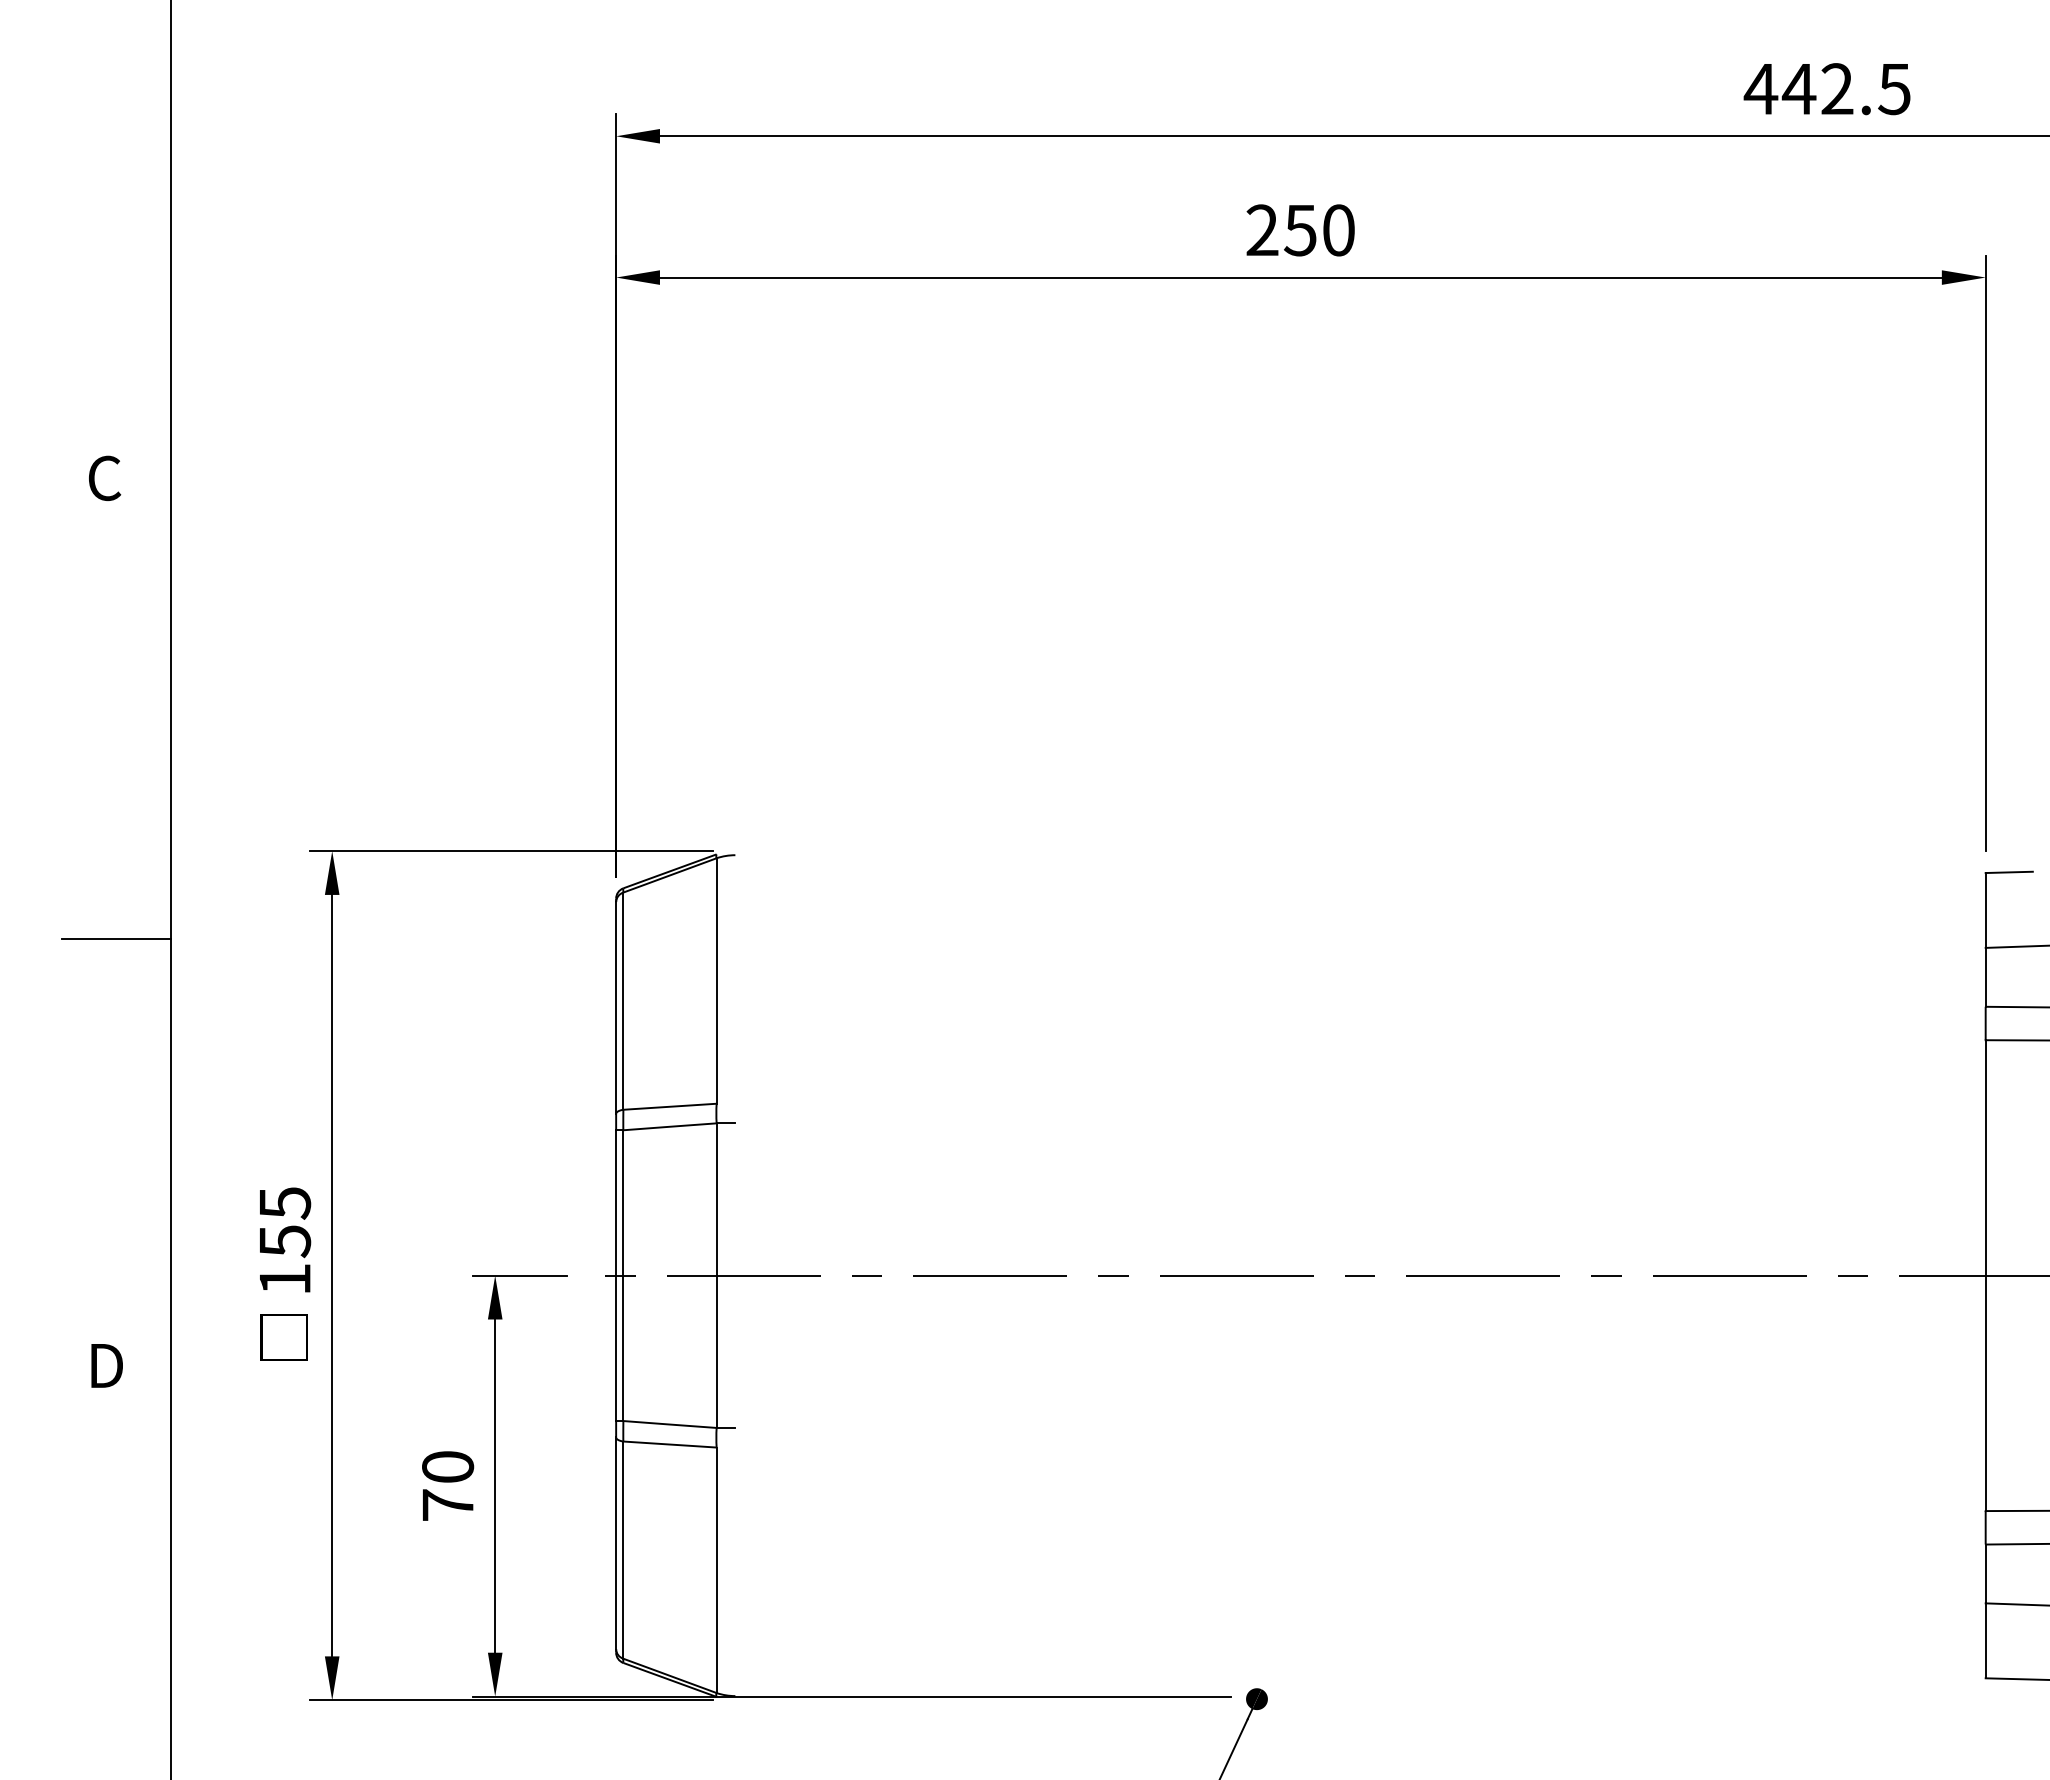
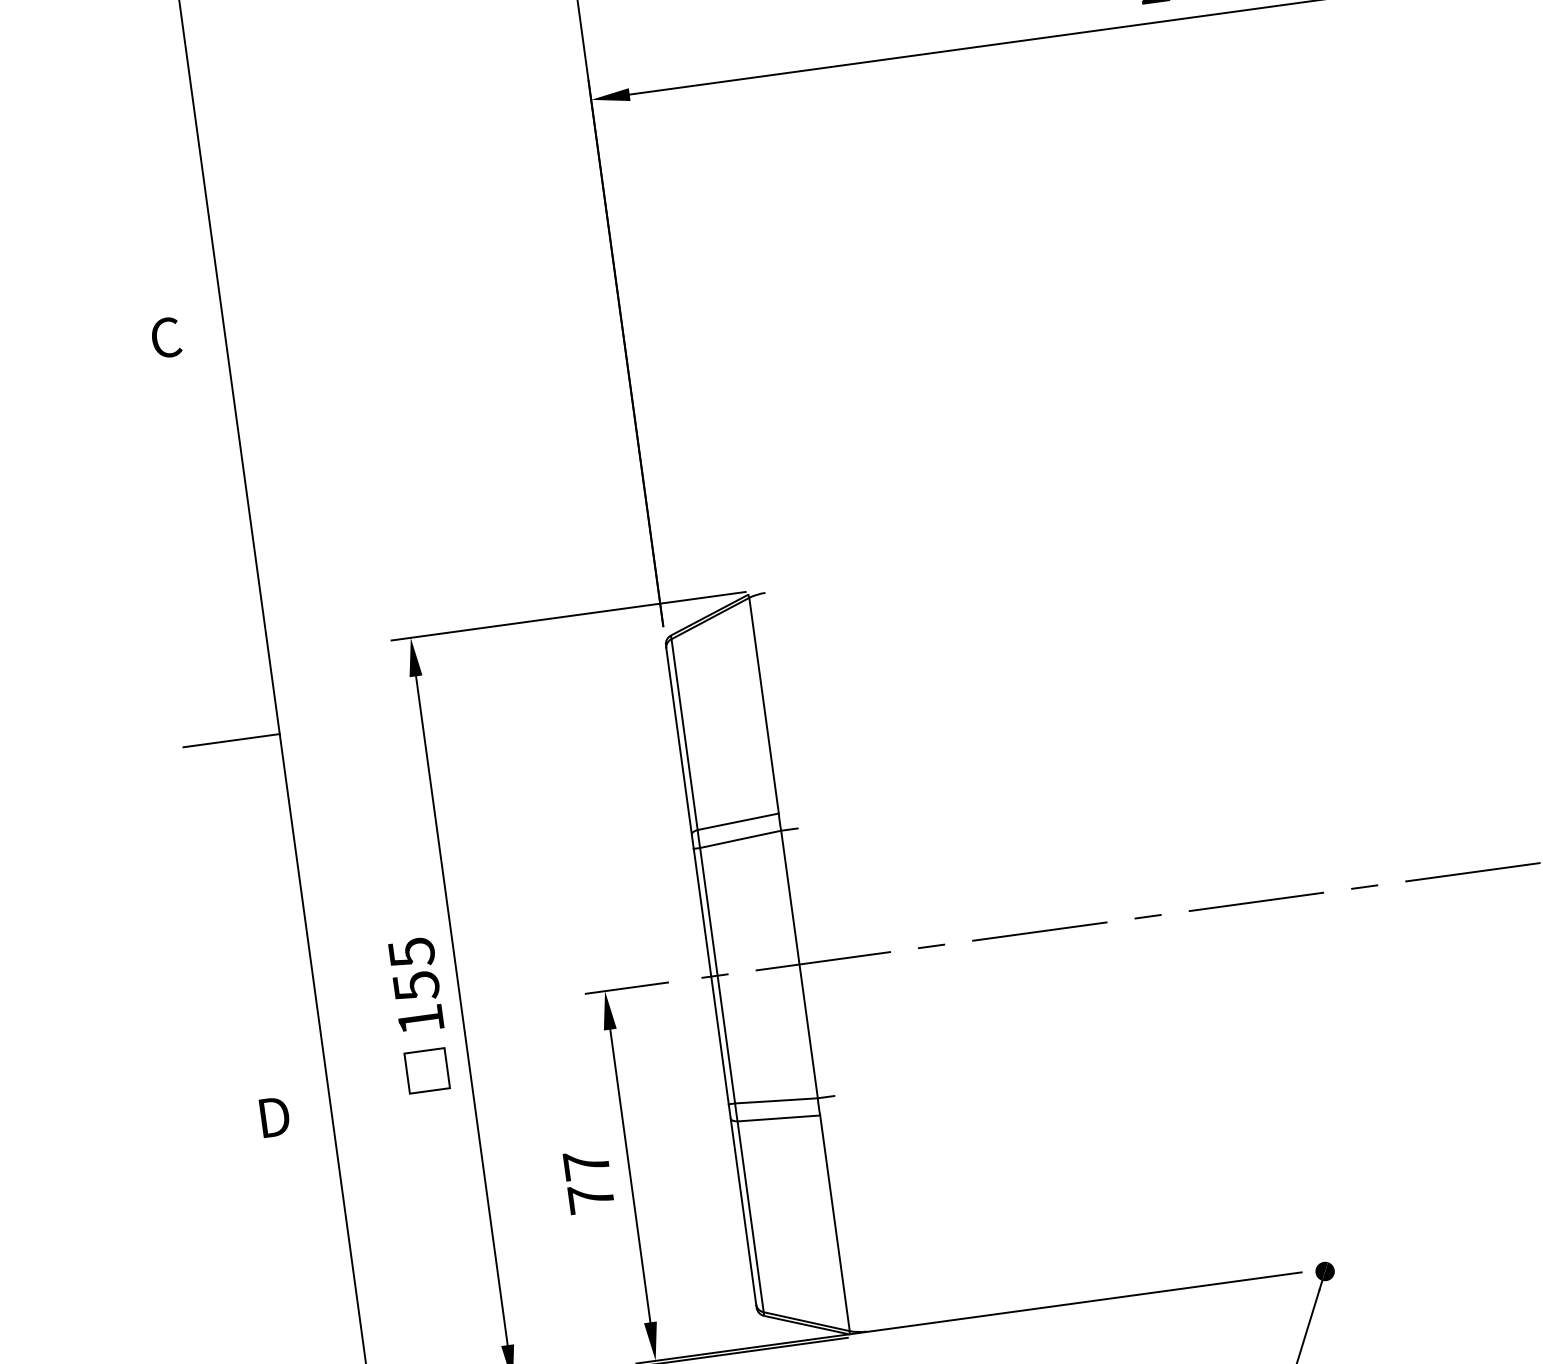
text: (448, 1466) -> (586, 1164), 70 -> 77

